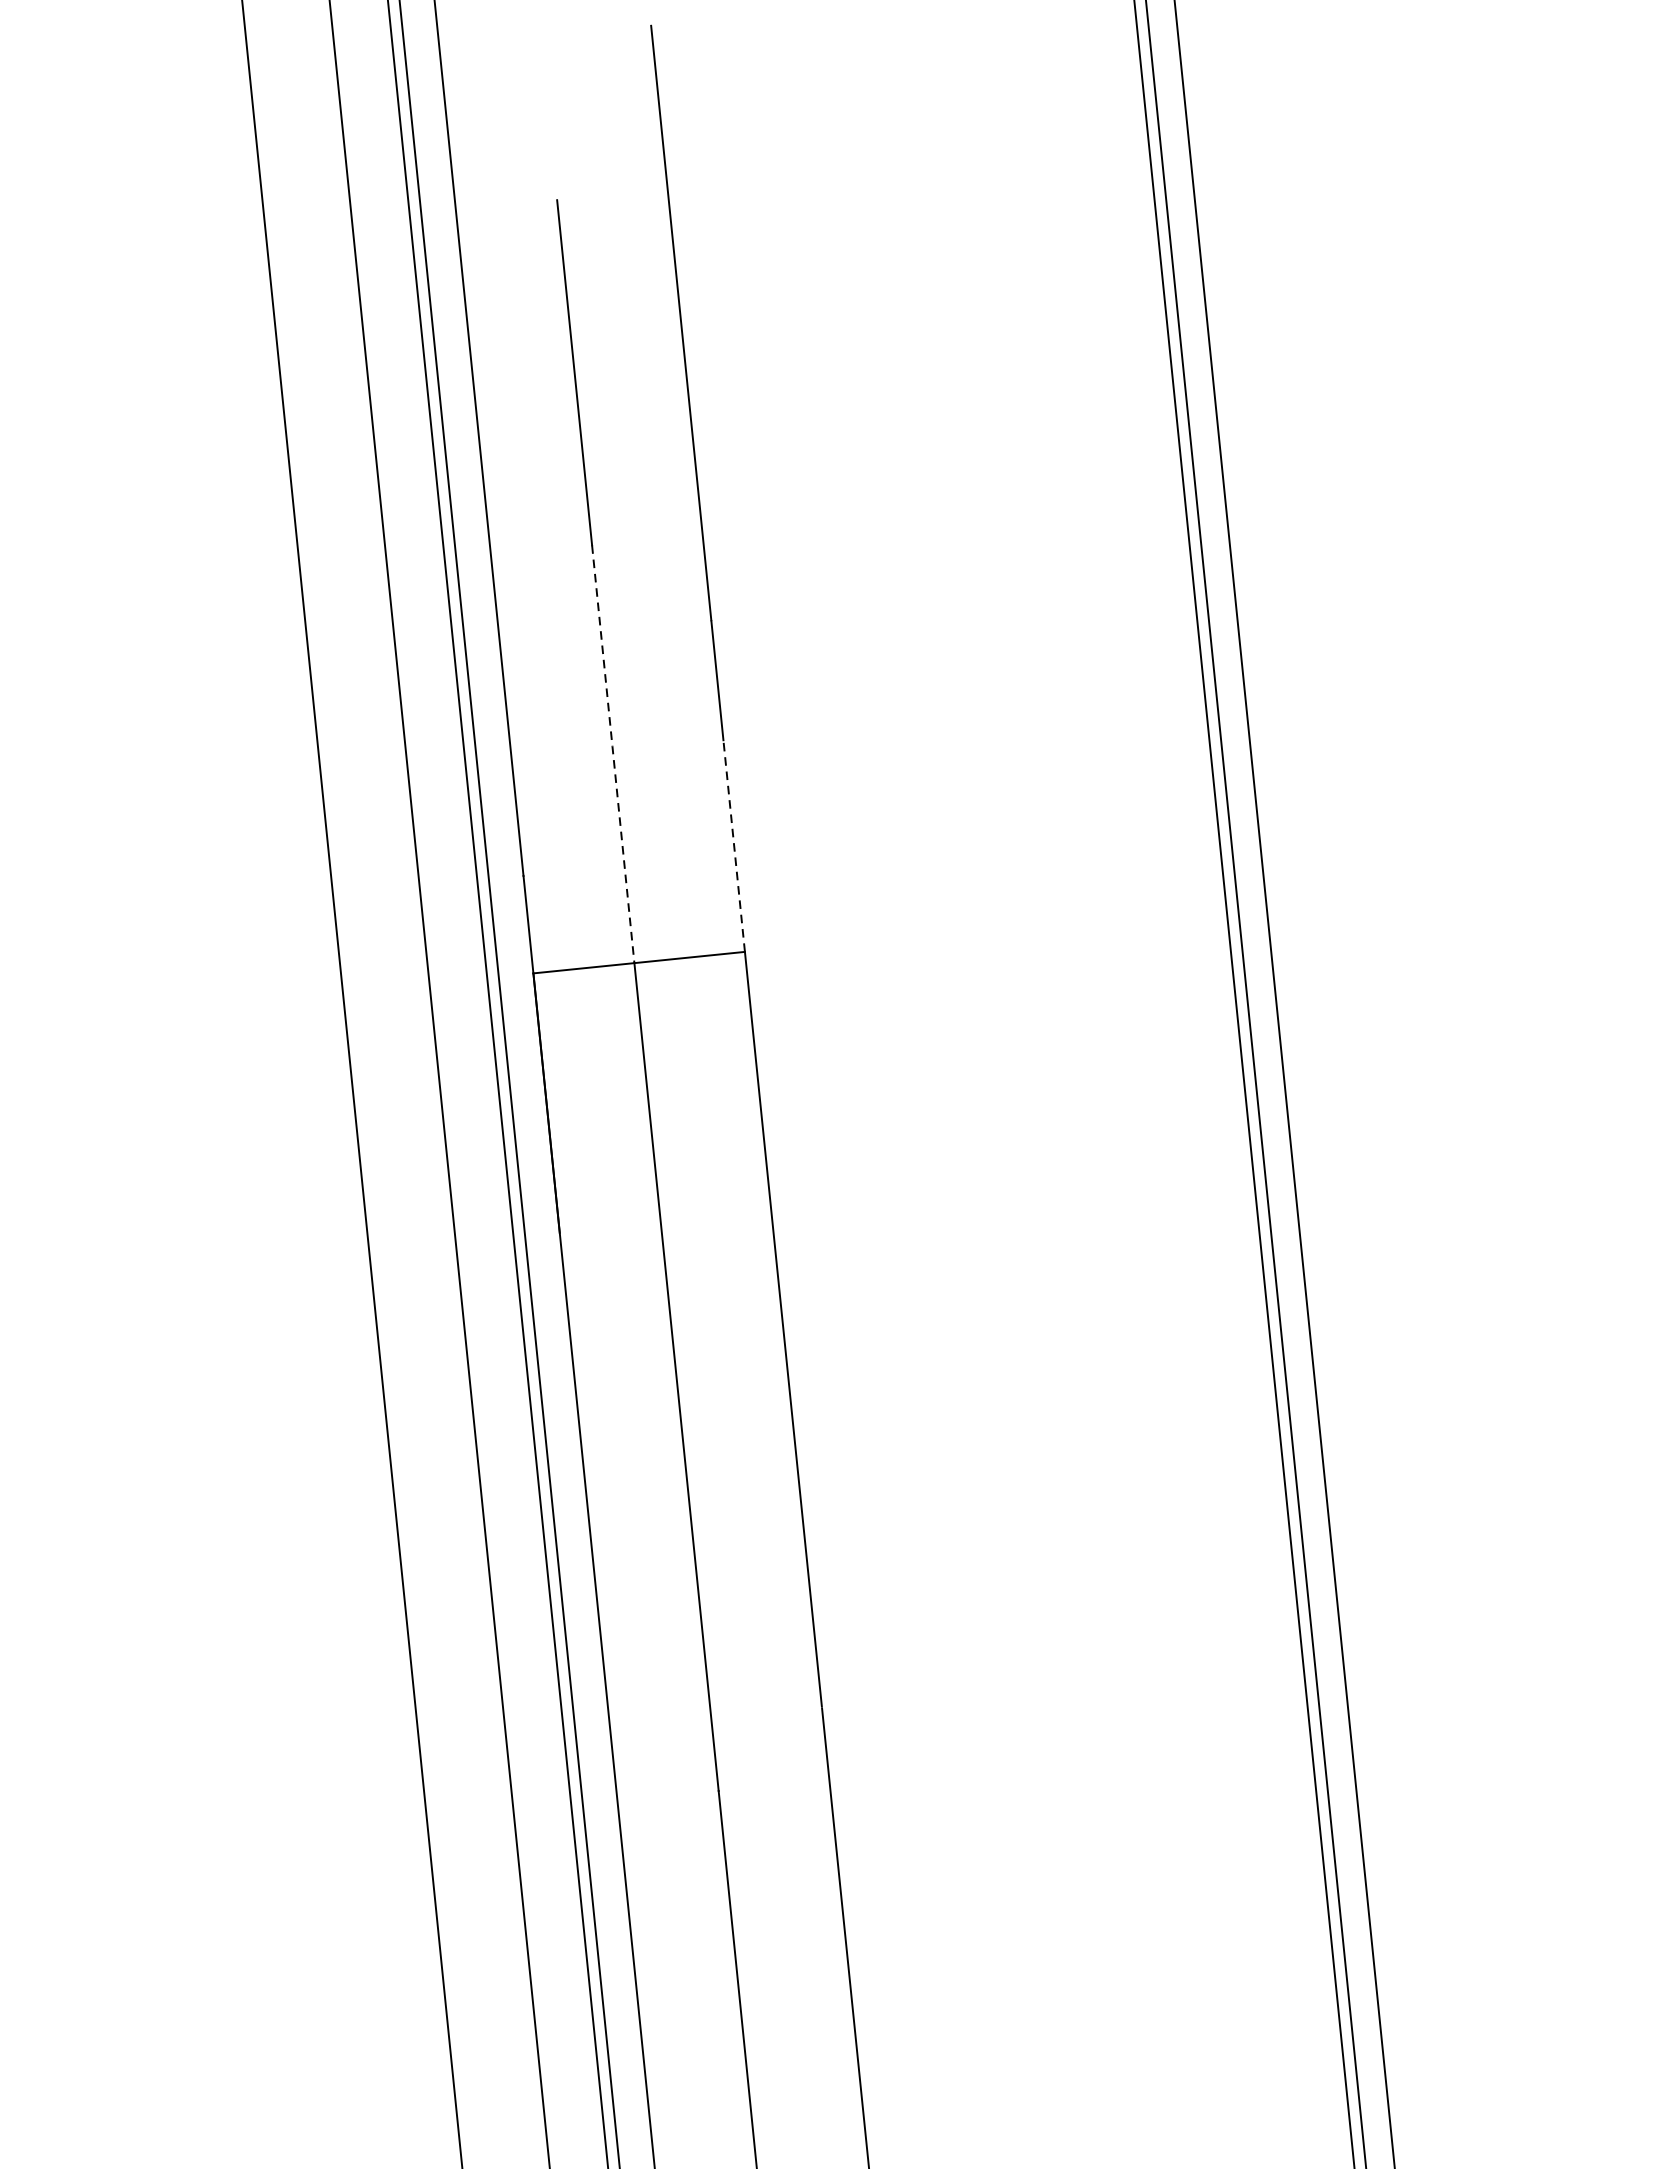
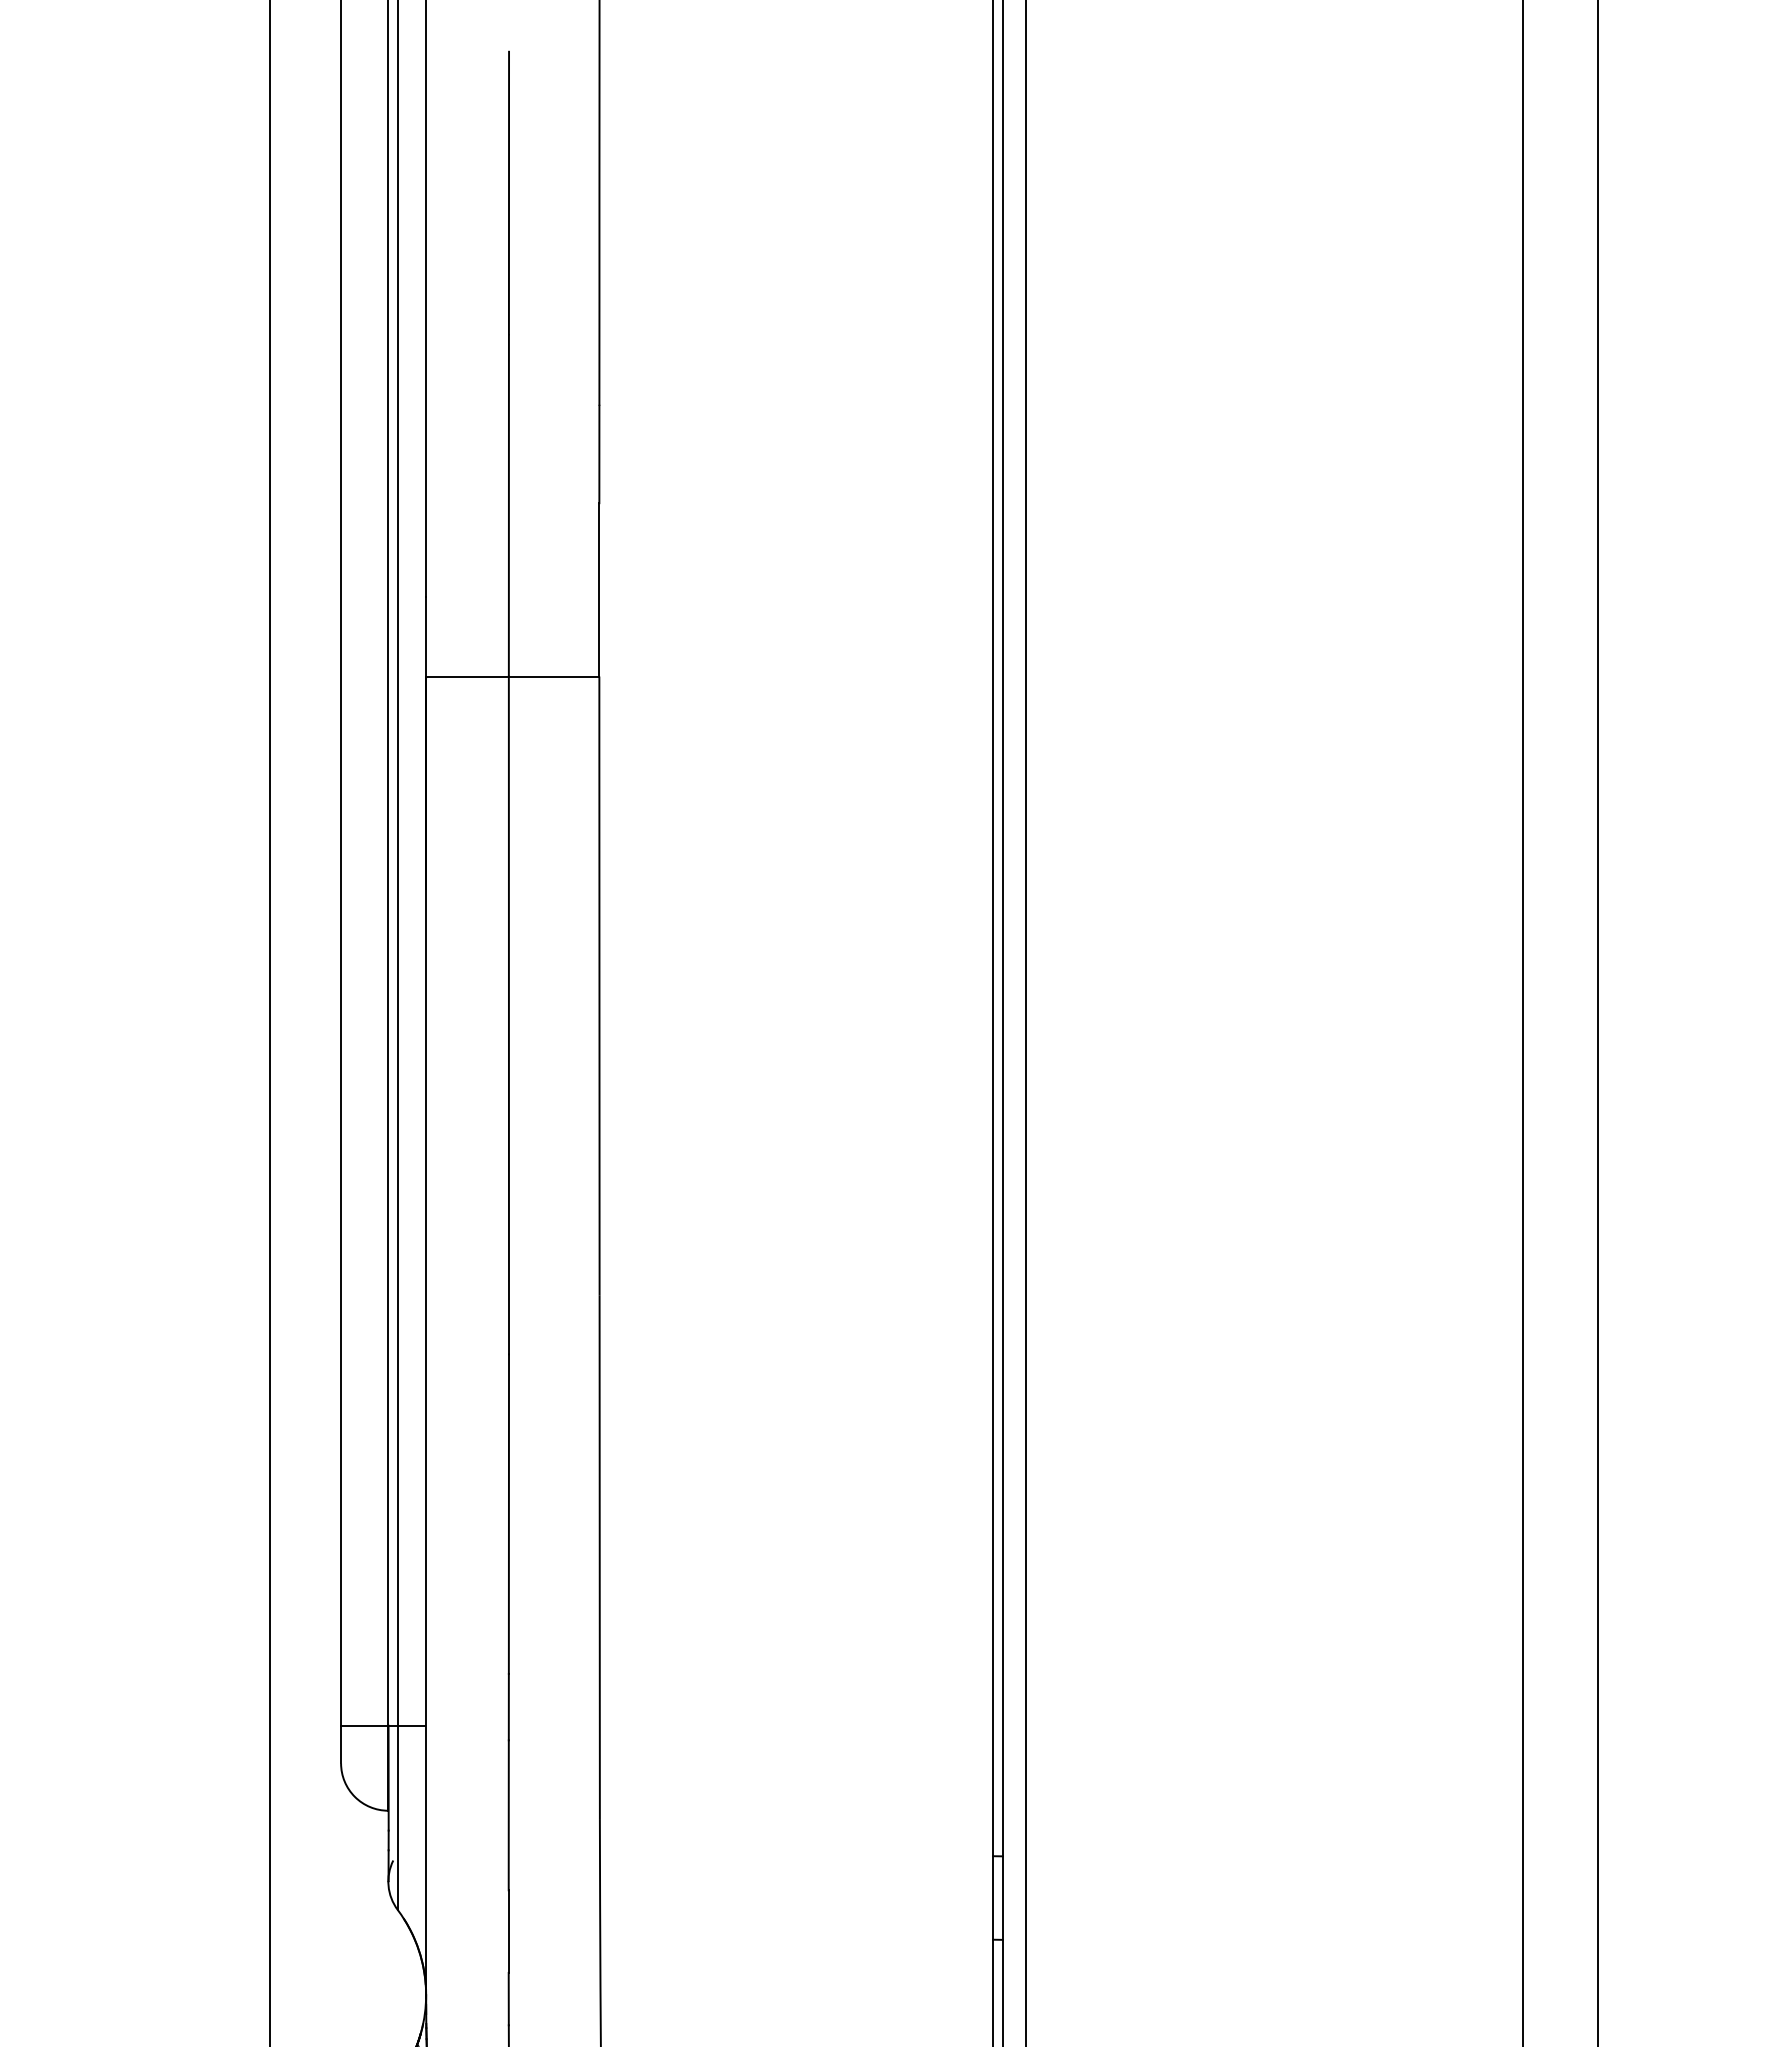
line: (612, 754) -> (508, 505), dashed -> solid
line: (734, 845) -> (599, 589), dashed -> solid

